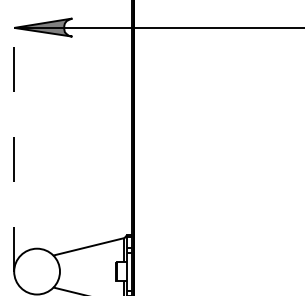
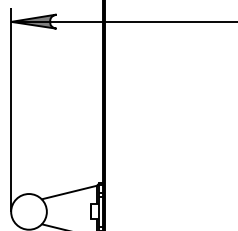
line: (14, 140) -> (11, 109), dashed -> solid

